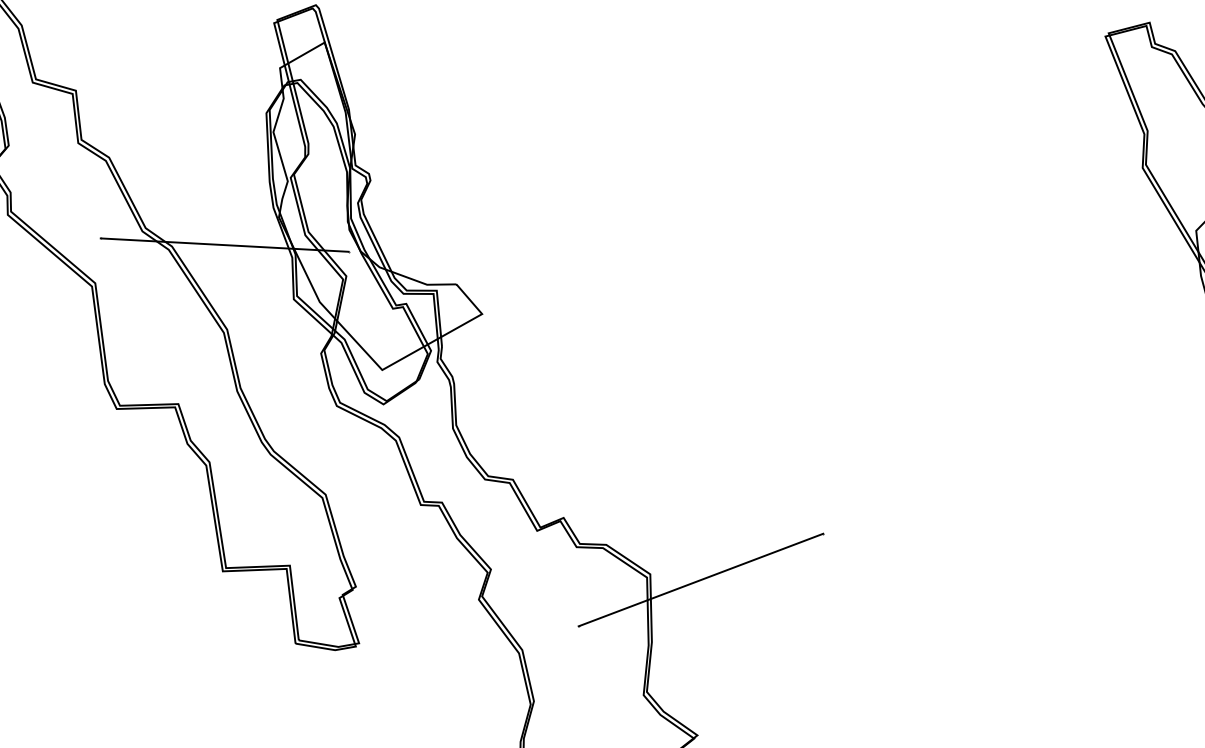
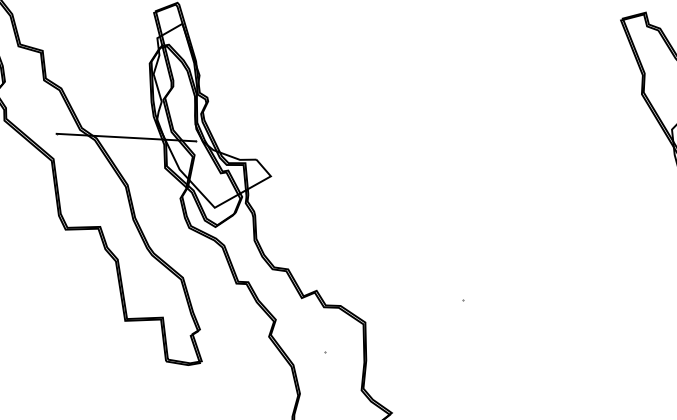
line: (700, 579) -> (393, 325), removed

